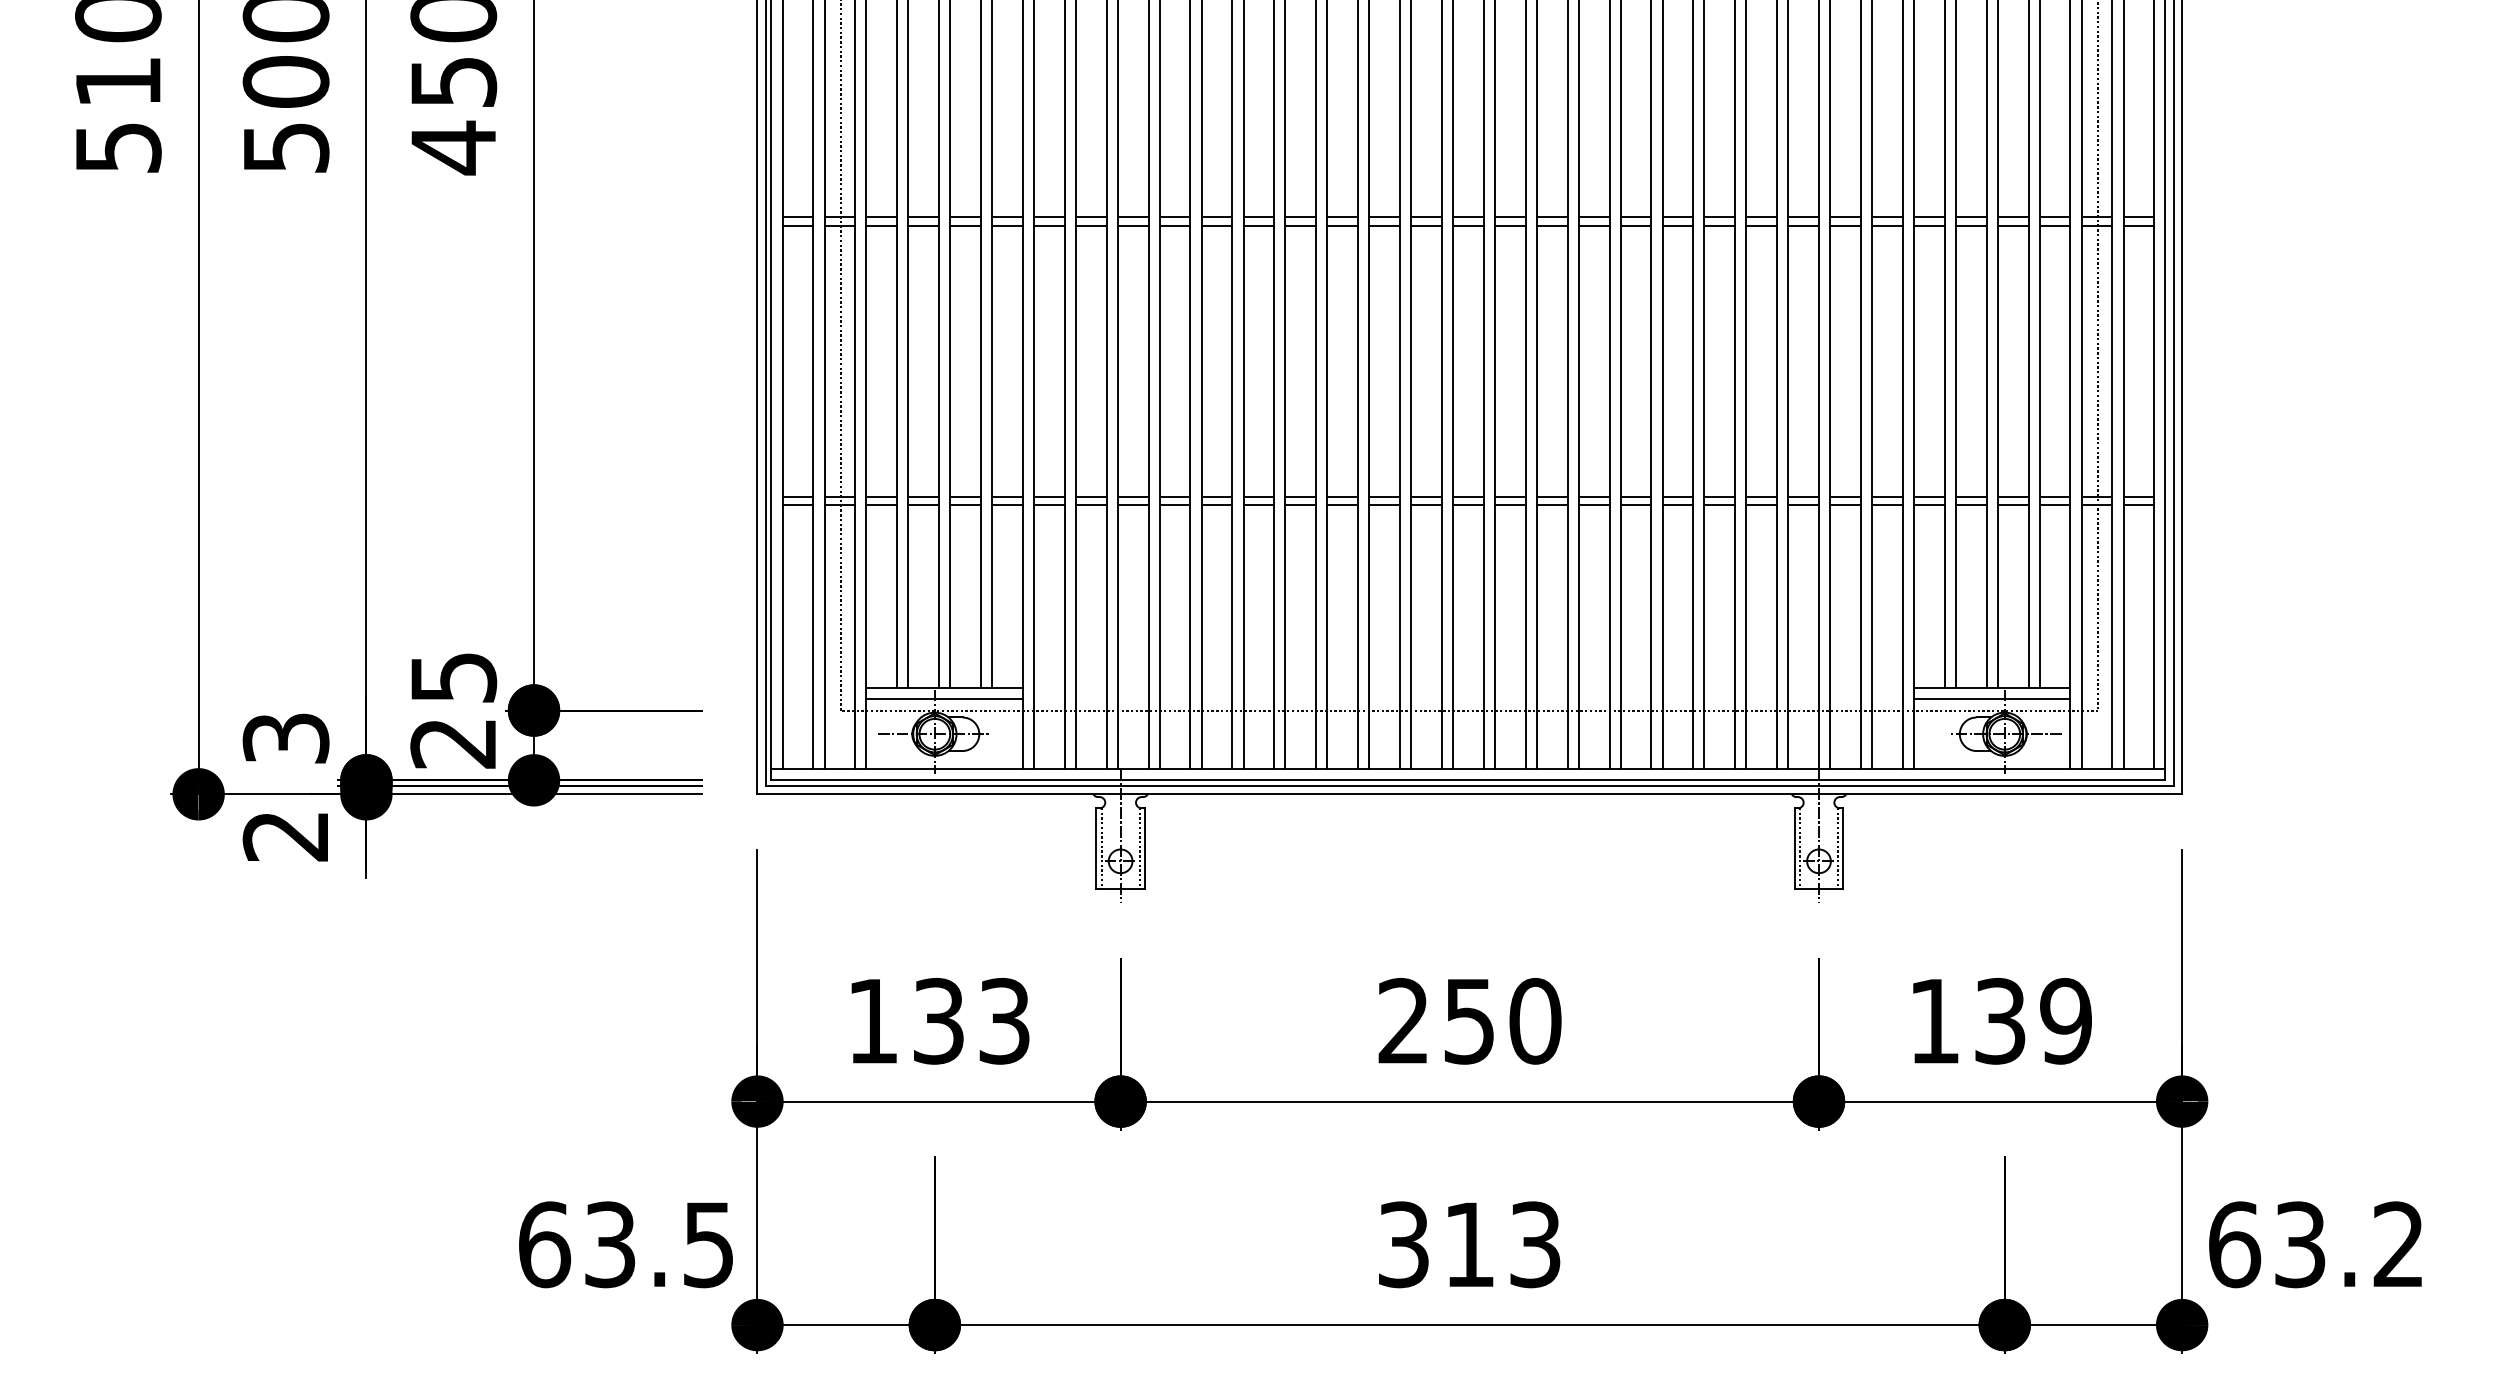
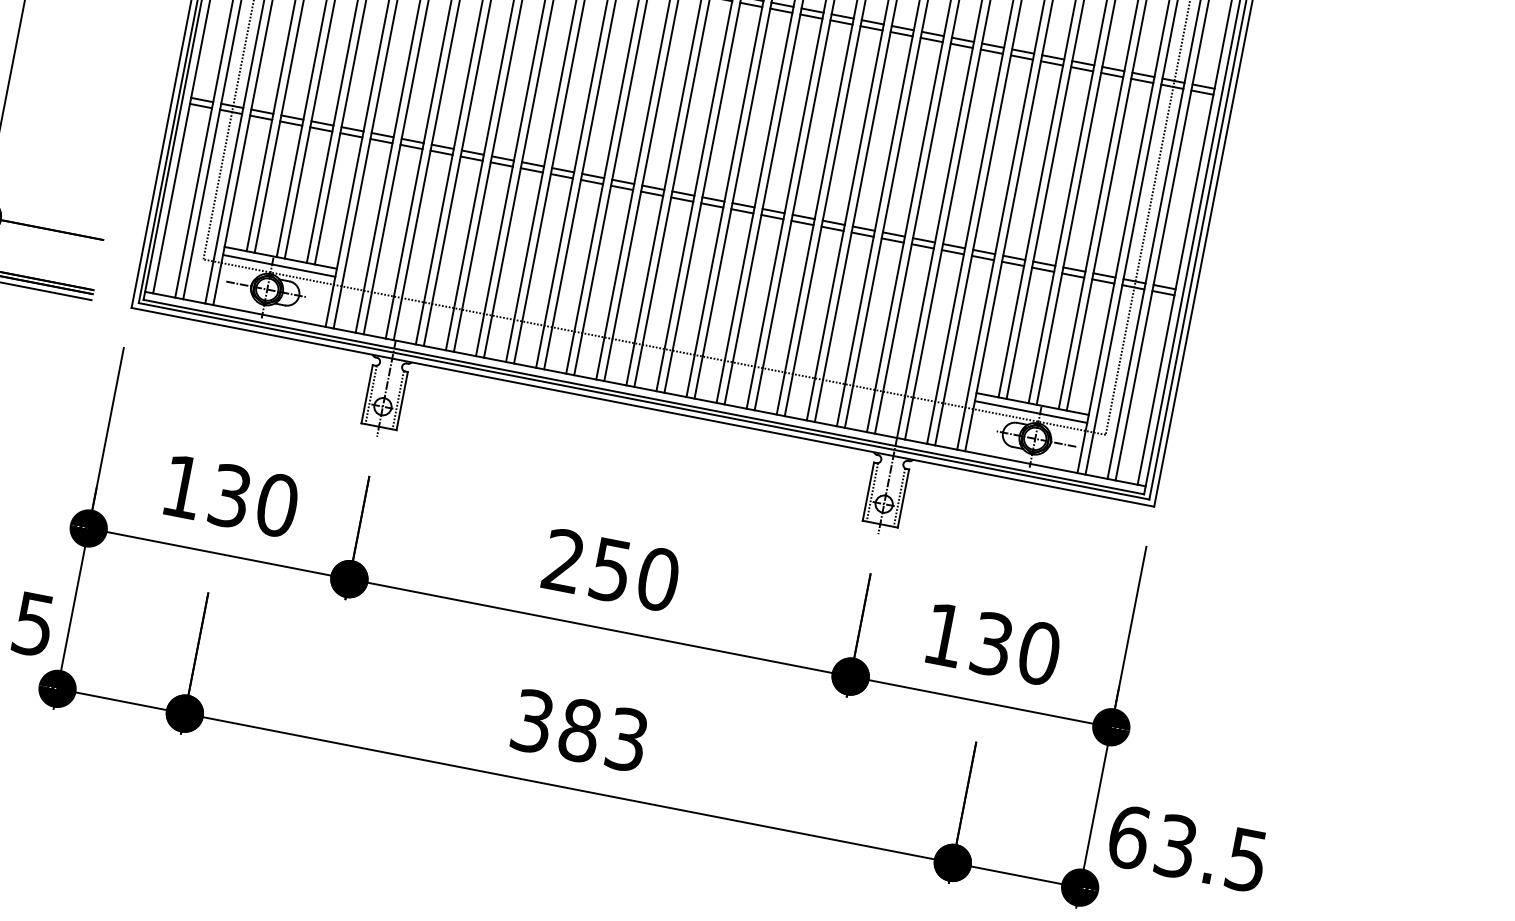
text: (1004, 1020) -> (277, 504), 133 -> 130
text: (2066, 1021) -> (1039, 653), 139 -> 130
text: (1469, 1244) -> (579, 730), 313 -> 383
text: (2397, 1244) -> (1245, 859), 63.2 -> 63.5

